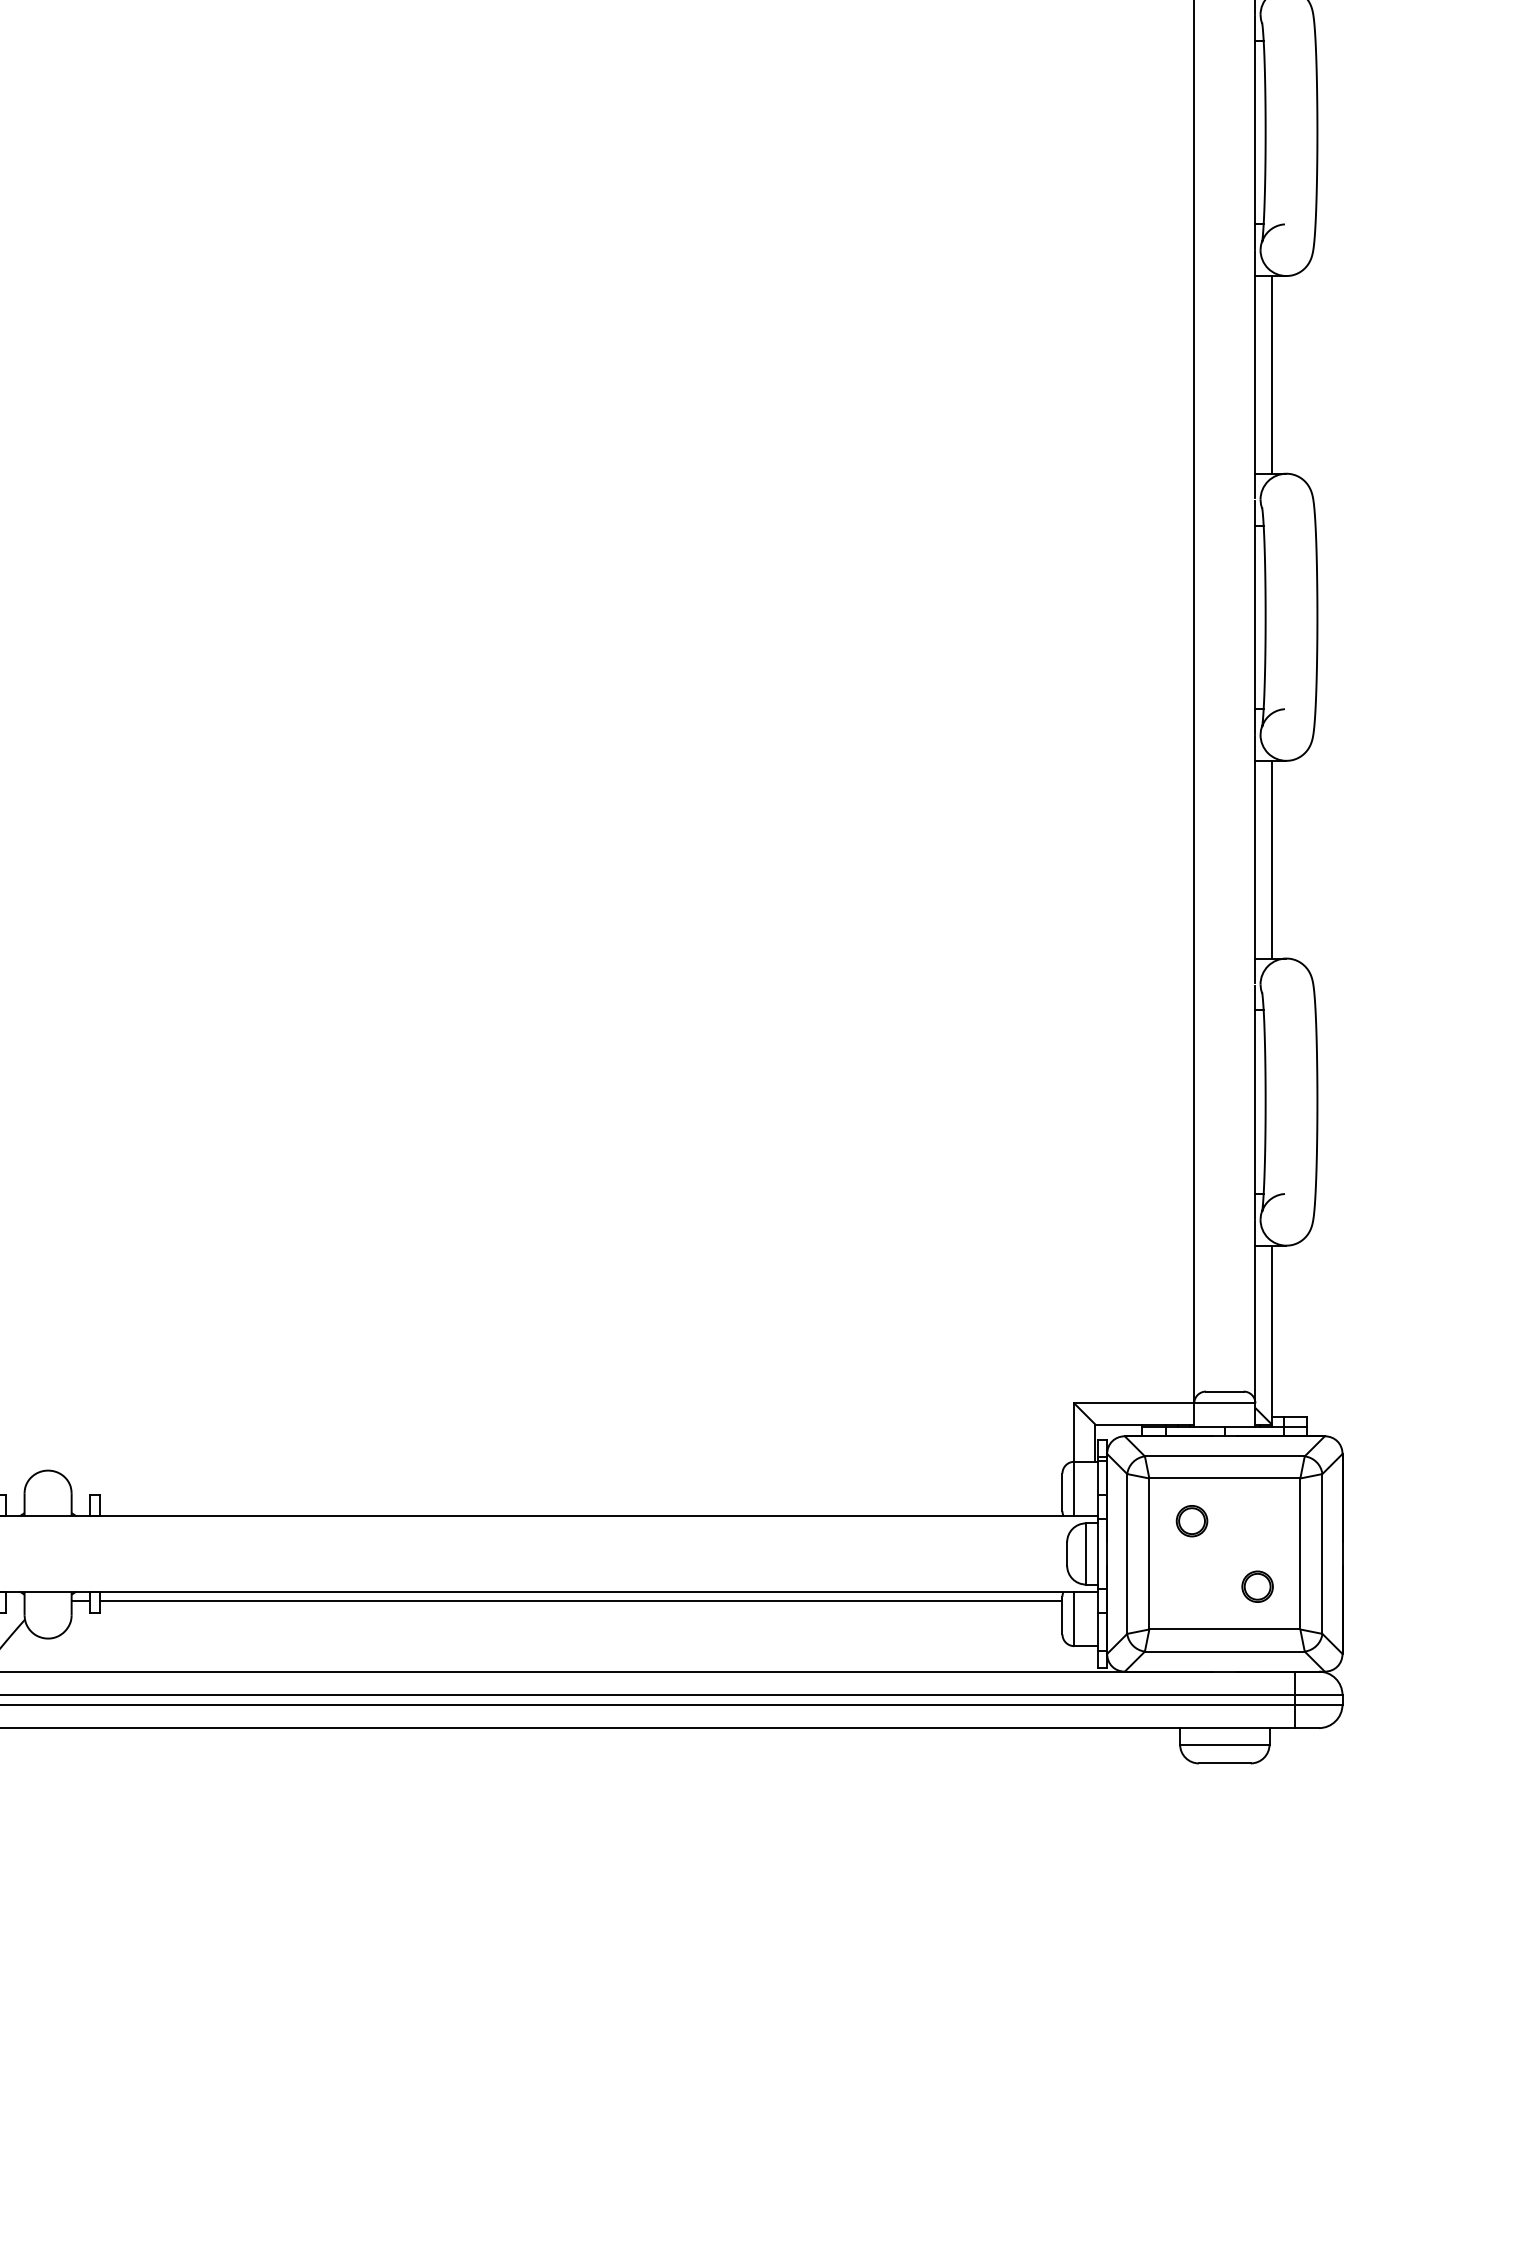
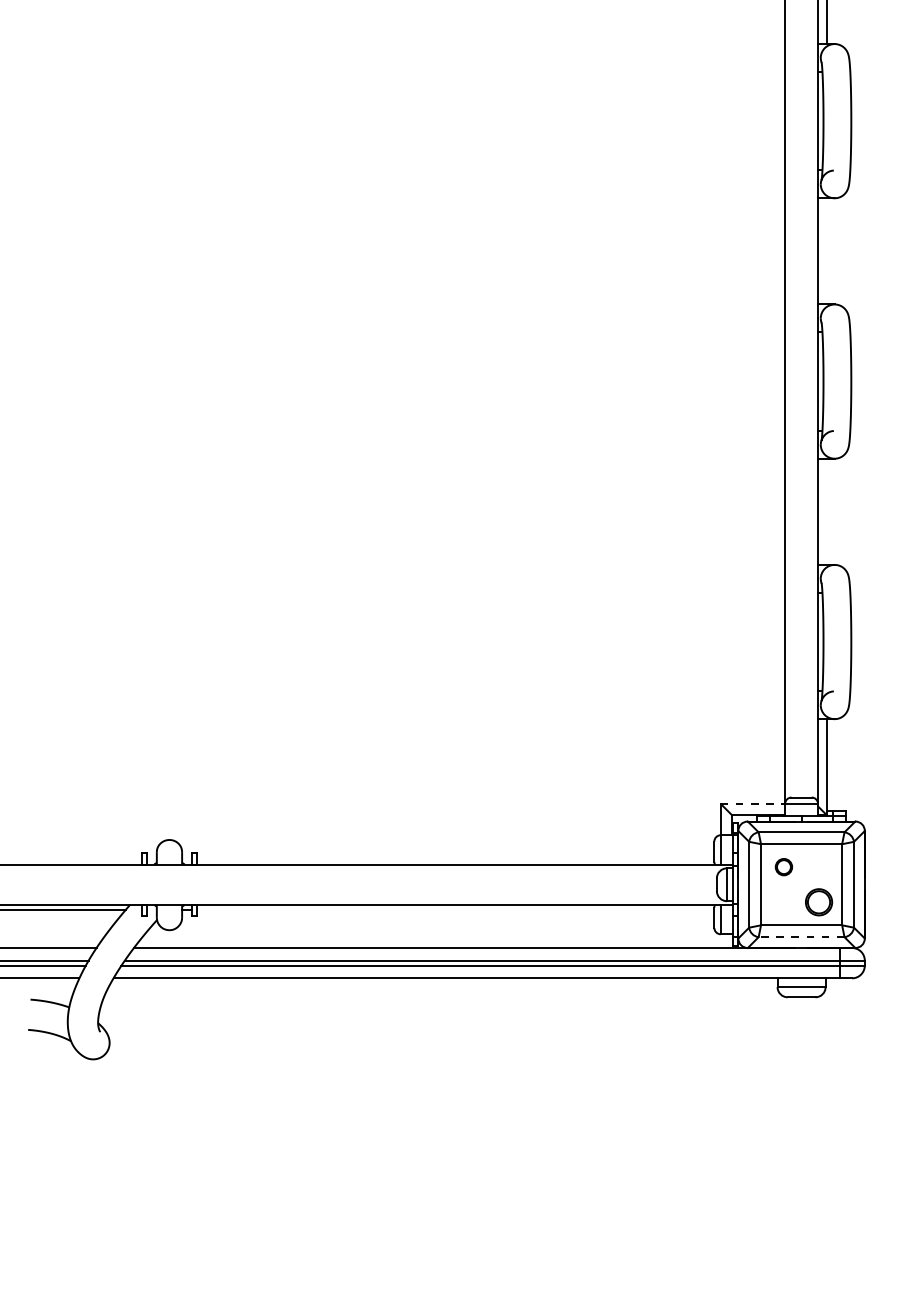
line: (1271, 375) -> (826, 251), removed
line: (1271, 859) -> (826, 511), removed
line: (1135, 1402) -> (753, 803), solid -> dashed
circle: (1258, 1586) -> (819, 902), size x1.6
line: (580, 1601) -> (455, 910), removed
line: (1224, 1652) -> (801, 937), solid -> dashed

